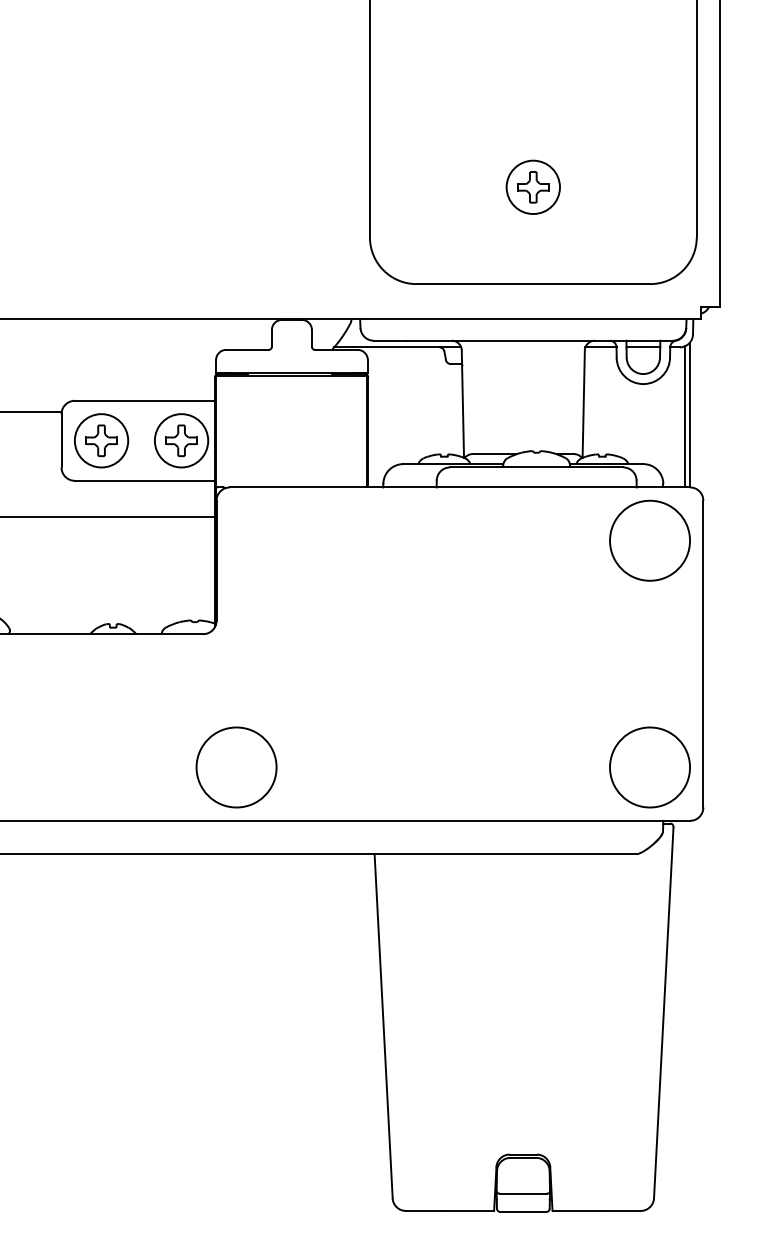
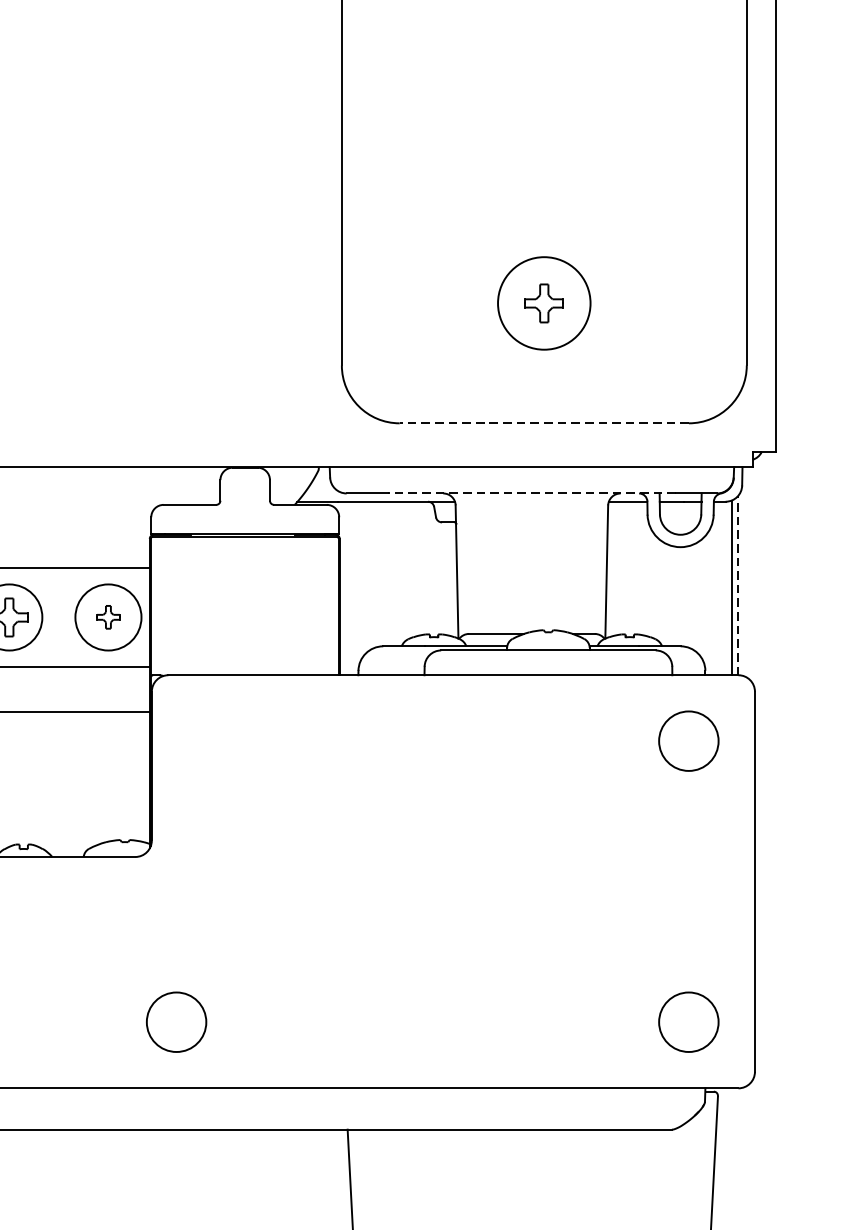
circle: (532, 187) -> (543, 303), size x1.4
line: (533, 284) -> (544, 423), solid -> dashed
line: (522, 340) -> (530, 493), solid -> dashed
line: (690, 414) -> (739, 584), solid -> dashed
part: (181, 440) -> (108, 617), size x0.6
circle: (649, 540) -> (688, 740), size x0.6
circle: (236, 767) -> (176, 1022), size x0.6
circle: (649, 767) -> (688, 1022), size x0.6

